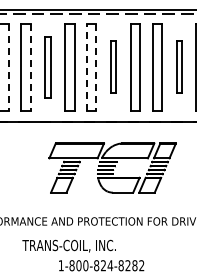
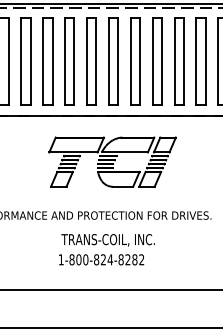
line: (8, 67) -> (8, 61), dashed -> solid
line: (30, 67) -> (30, 61), dashed -> solid
part: (47, 67) -> (47, 61), size x1.43
line: (86, 67) -> (86, 61), dashed -> solid
line: (96, 67) -> (96, 61), dashed -> solid
part: (113, 67) -> (113, 61), size x1.67
part: (179, 67) -> (179, 61), size x1.67
text: (68, 246) -> (107, 240), moved

